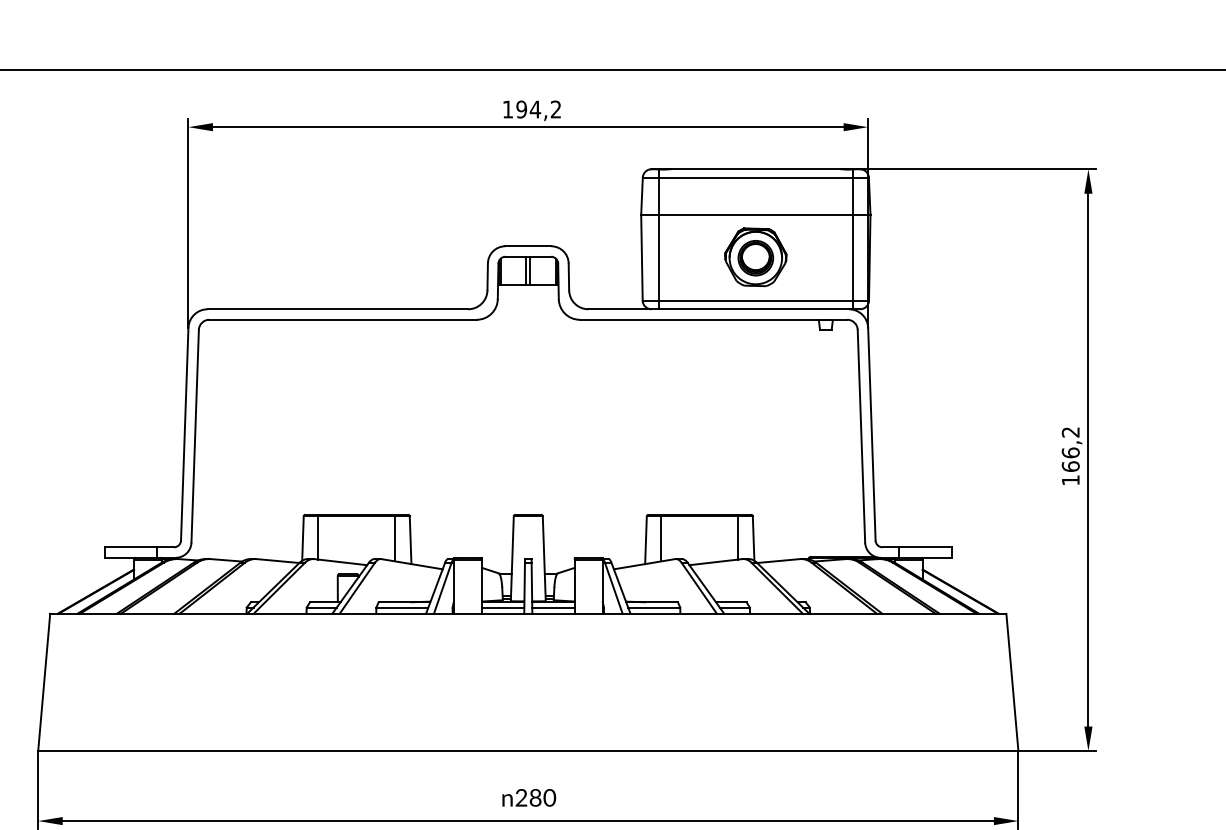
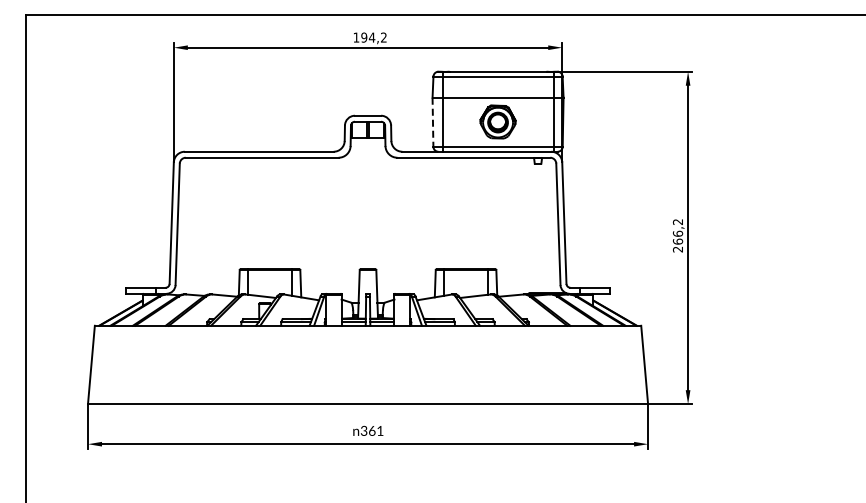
line: (641, 258) -> (432, 122), solid -> dashed
text: (1069, 480) -> (677, 249), 166,2 -> 266,2
text: (534, 797) -> (371, 430), 280 -> 361

